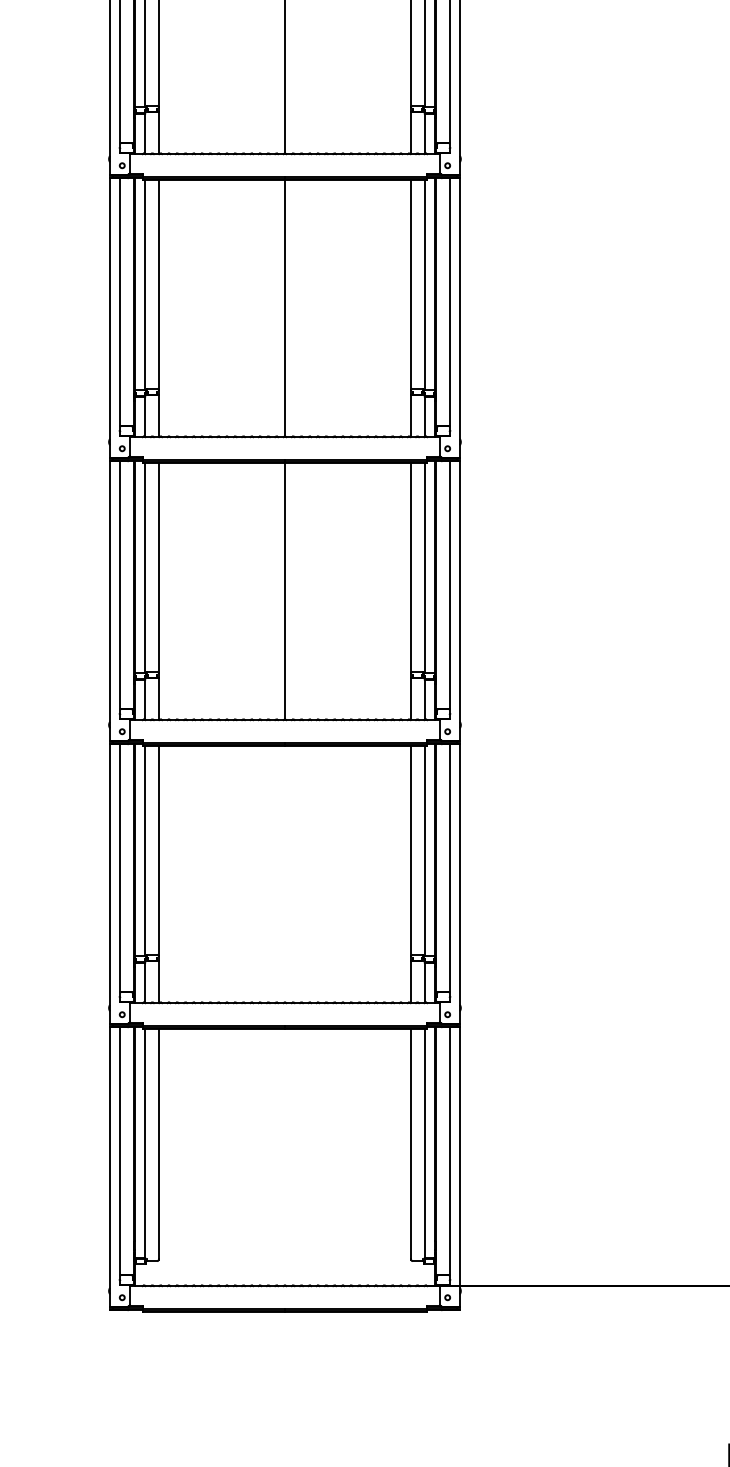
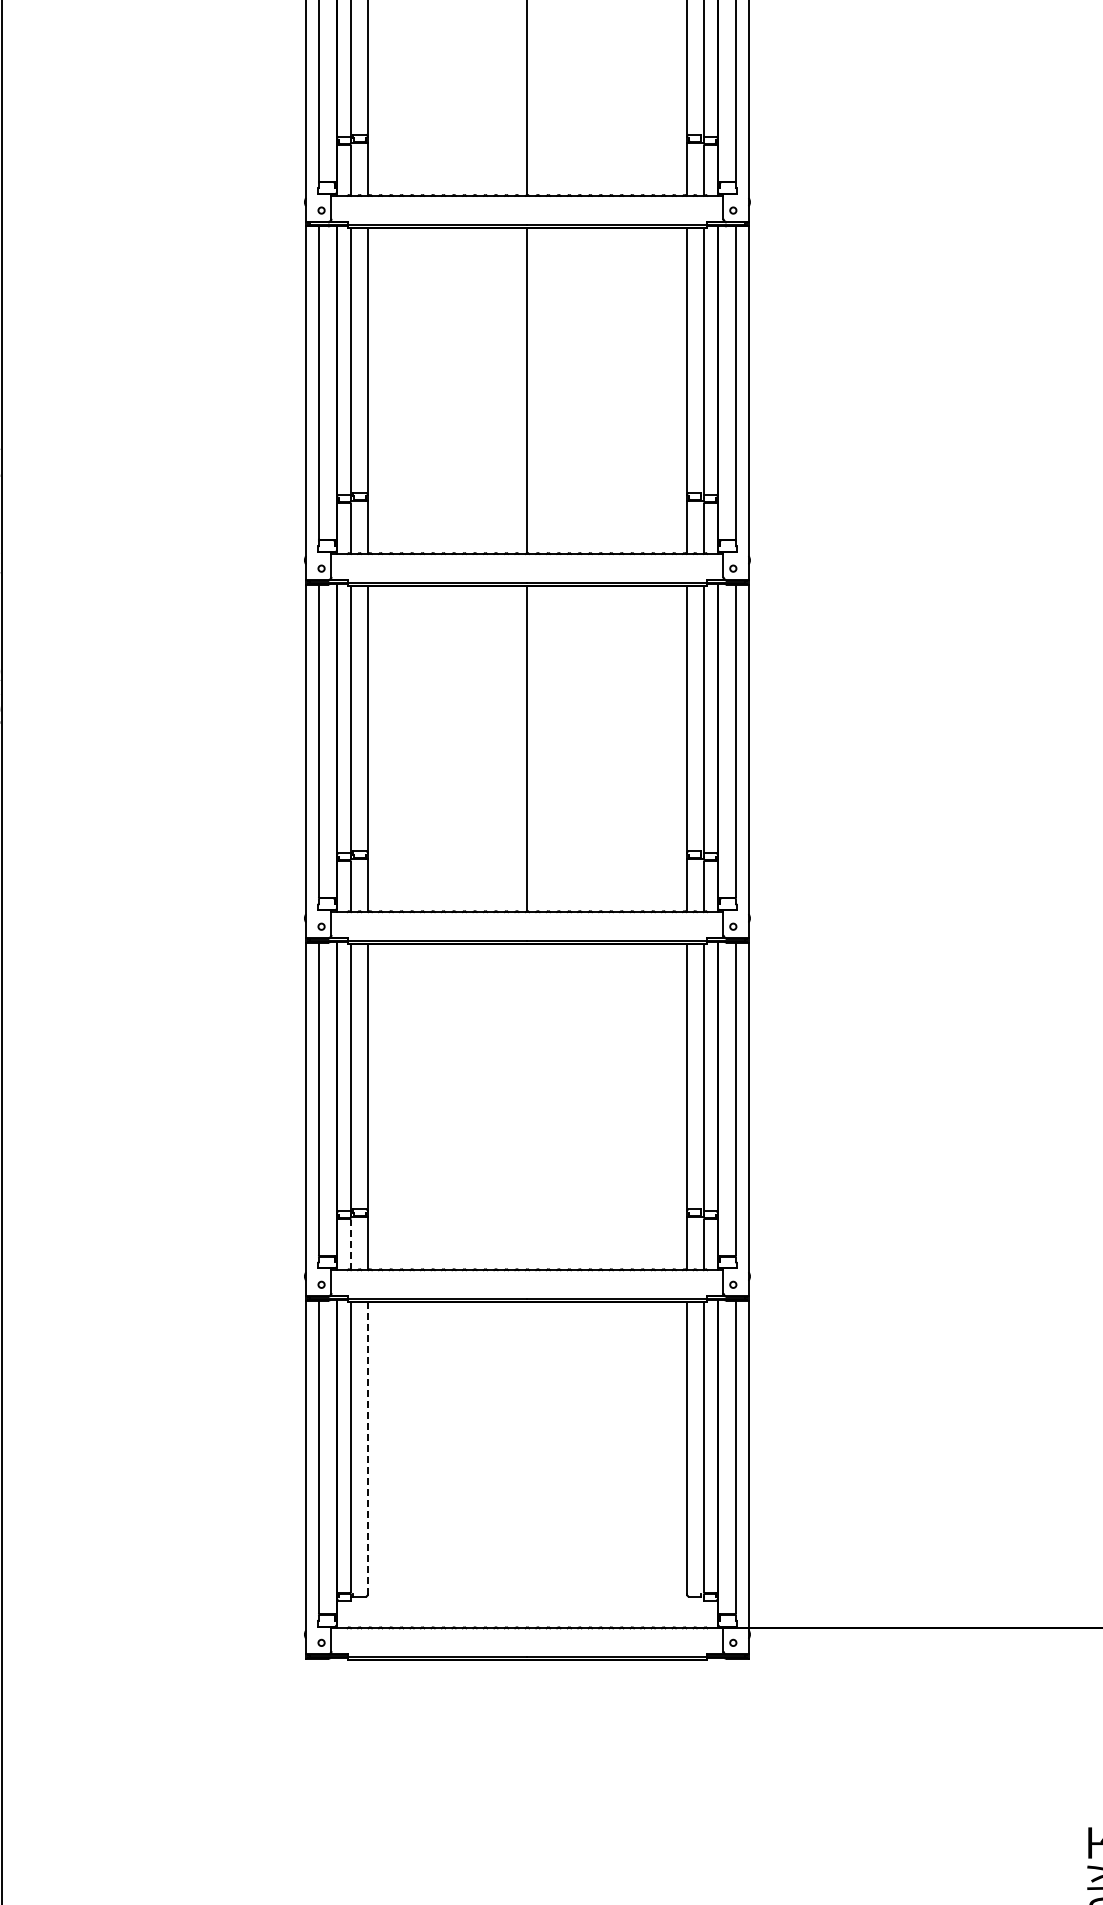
line: (145, 982) -> (350, 1244), solid -> dashed
line: (158, 1144) -> (367, 1448), solid -> dashed

